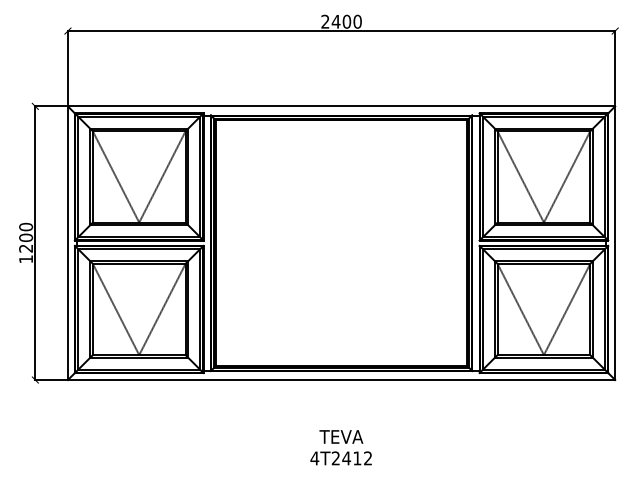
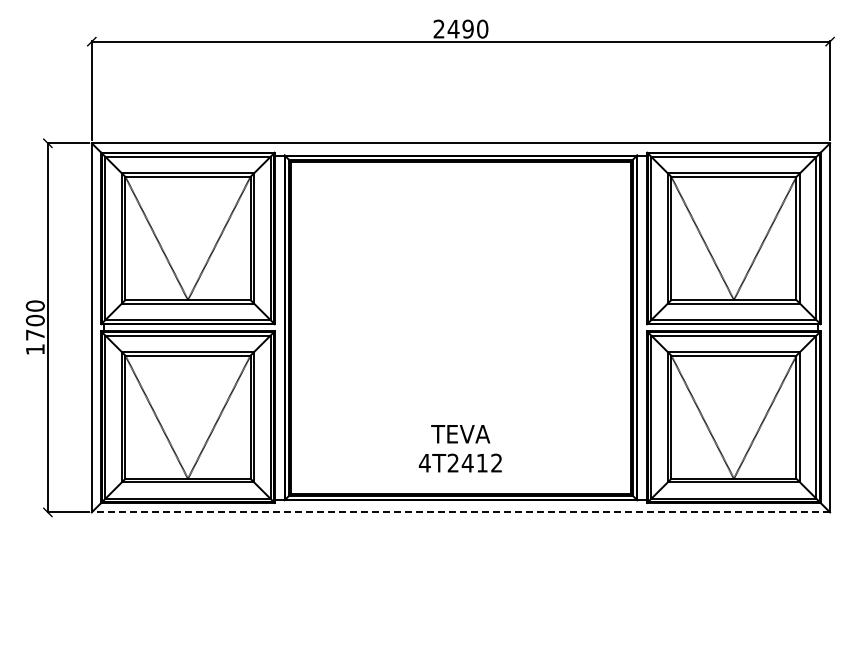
text: (346, 21) -> (467, 28), 2400 -> 2490
text: (25, 248) -> (34, 334), 1200 -> 1700
line: (341, 380) -> (460, 512), solid -> dashed
text: (340, 447) -> (459, 448), moved

